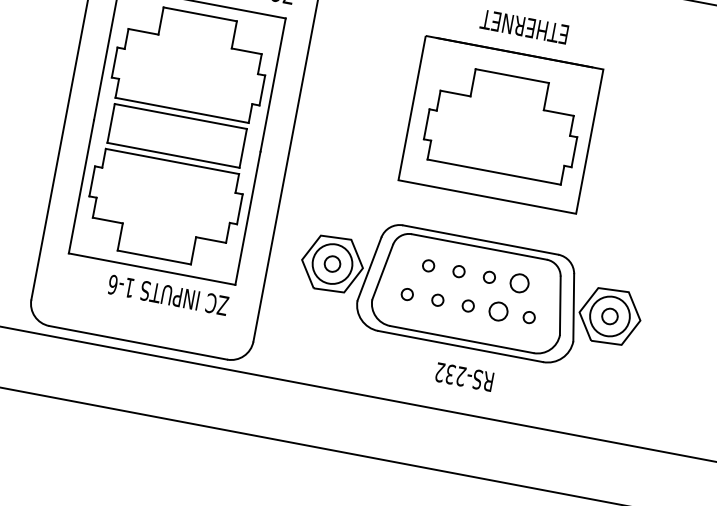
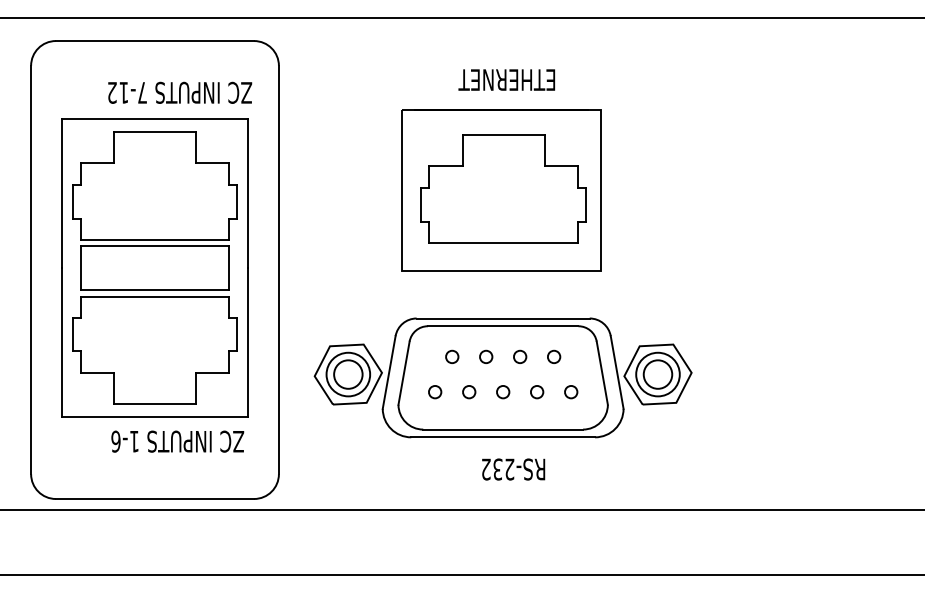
circle: (332, 264) -> (348, 374), size x1.67
part: (520, 282) -> (554, 356), size x0.62
part: (498, 312) -> (537, 392), size x0.62
circle: (609, 316) -> (657, 374), size x1.67

